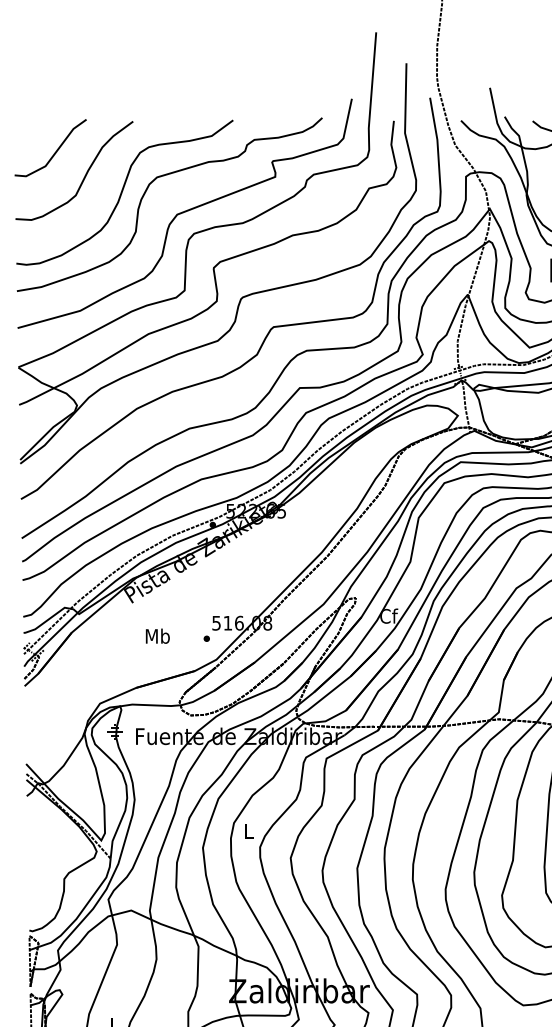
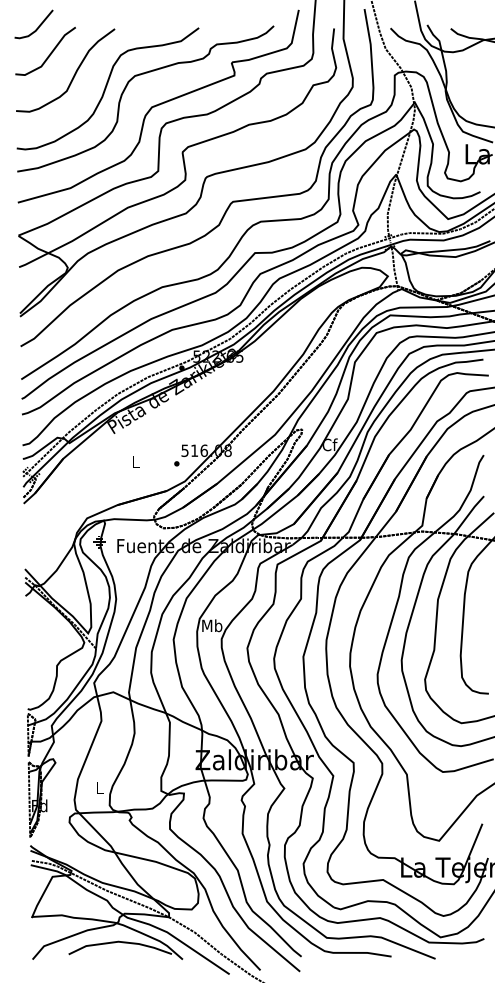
line: (41, 119) -> (37, 27), added
text: (157, 636) -> (135, 461), Mb -> L
text: (249, 831) -> (212, 625), L -> Mb

